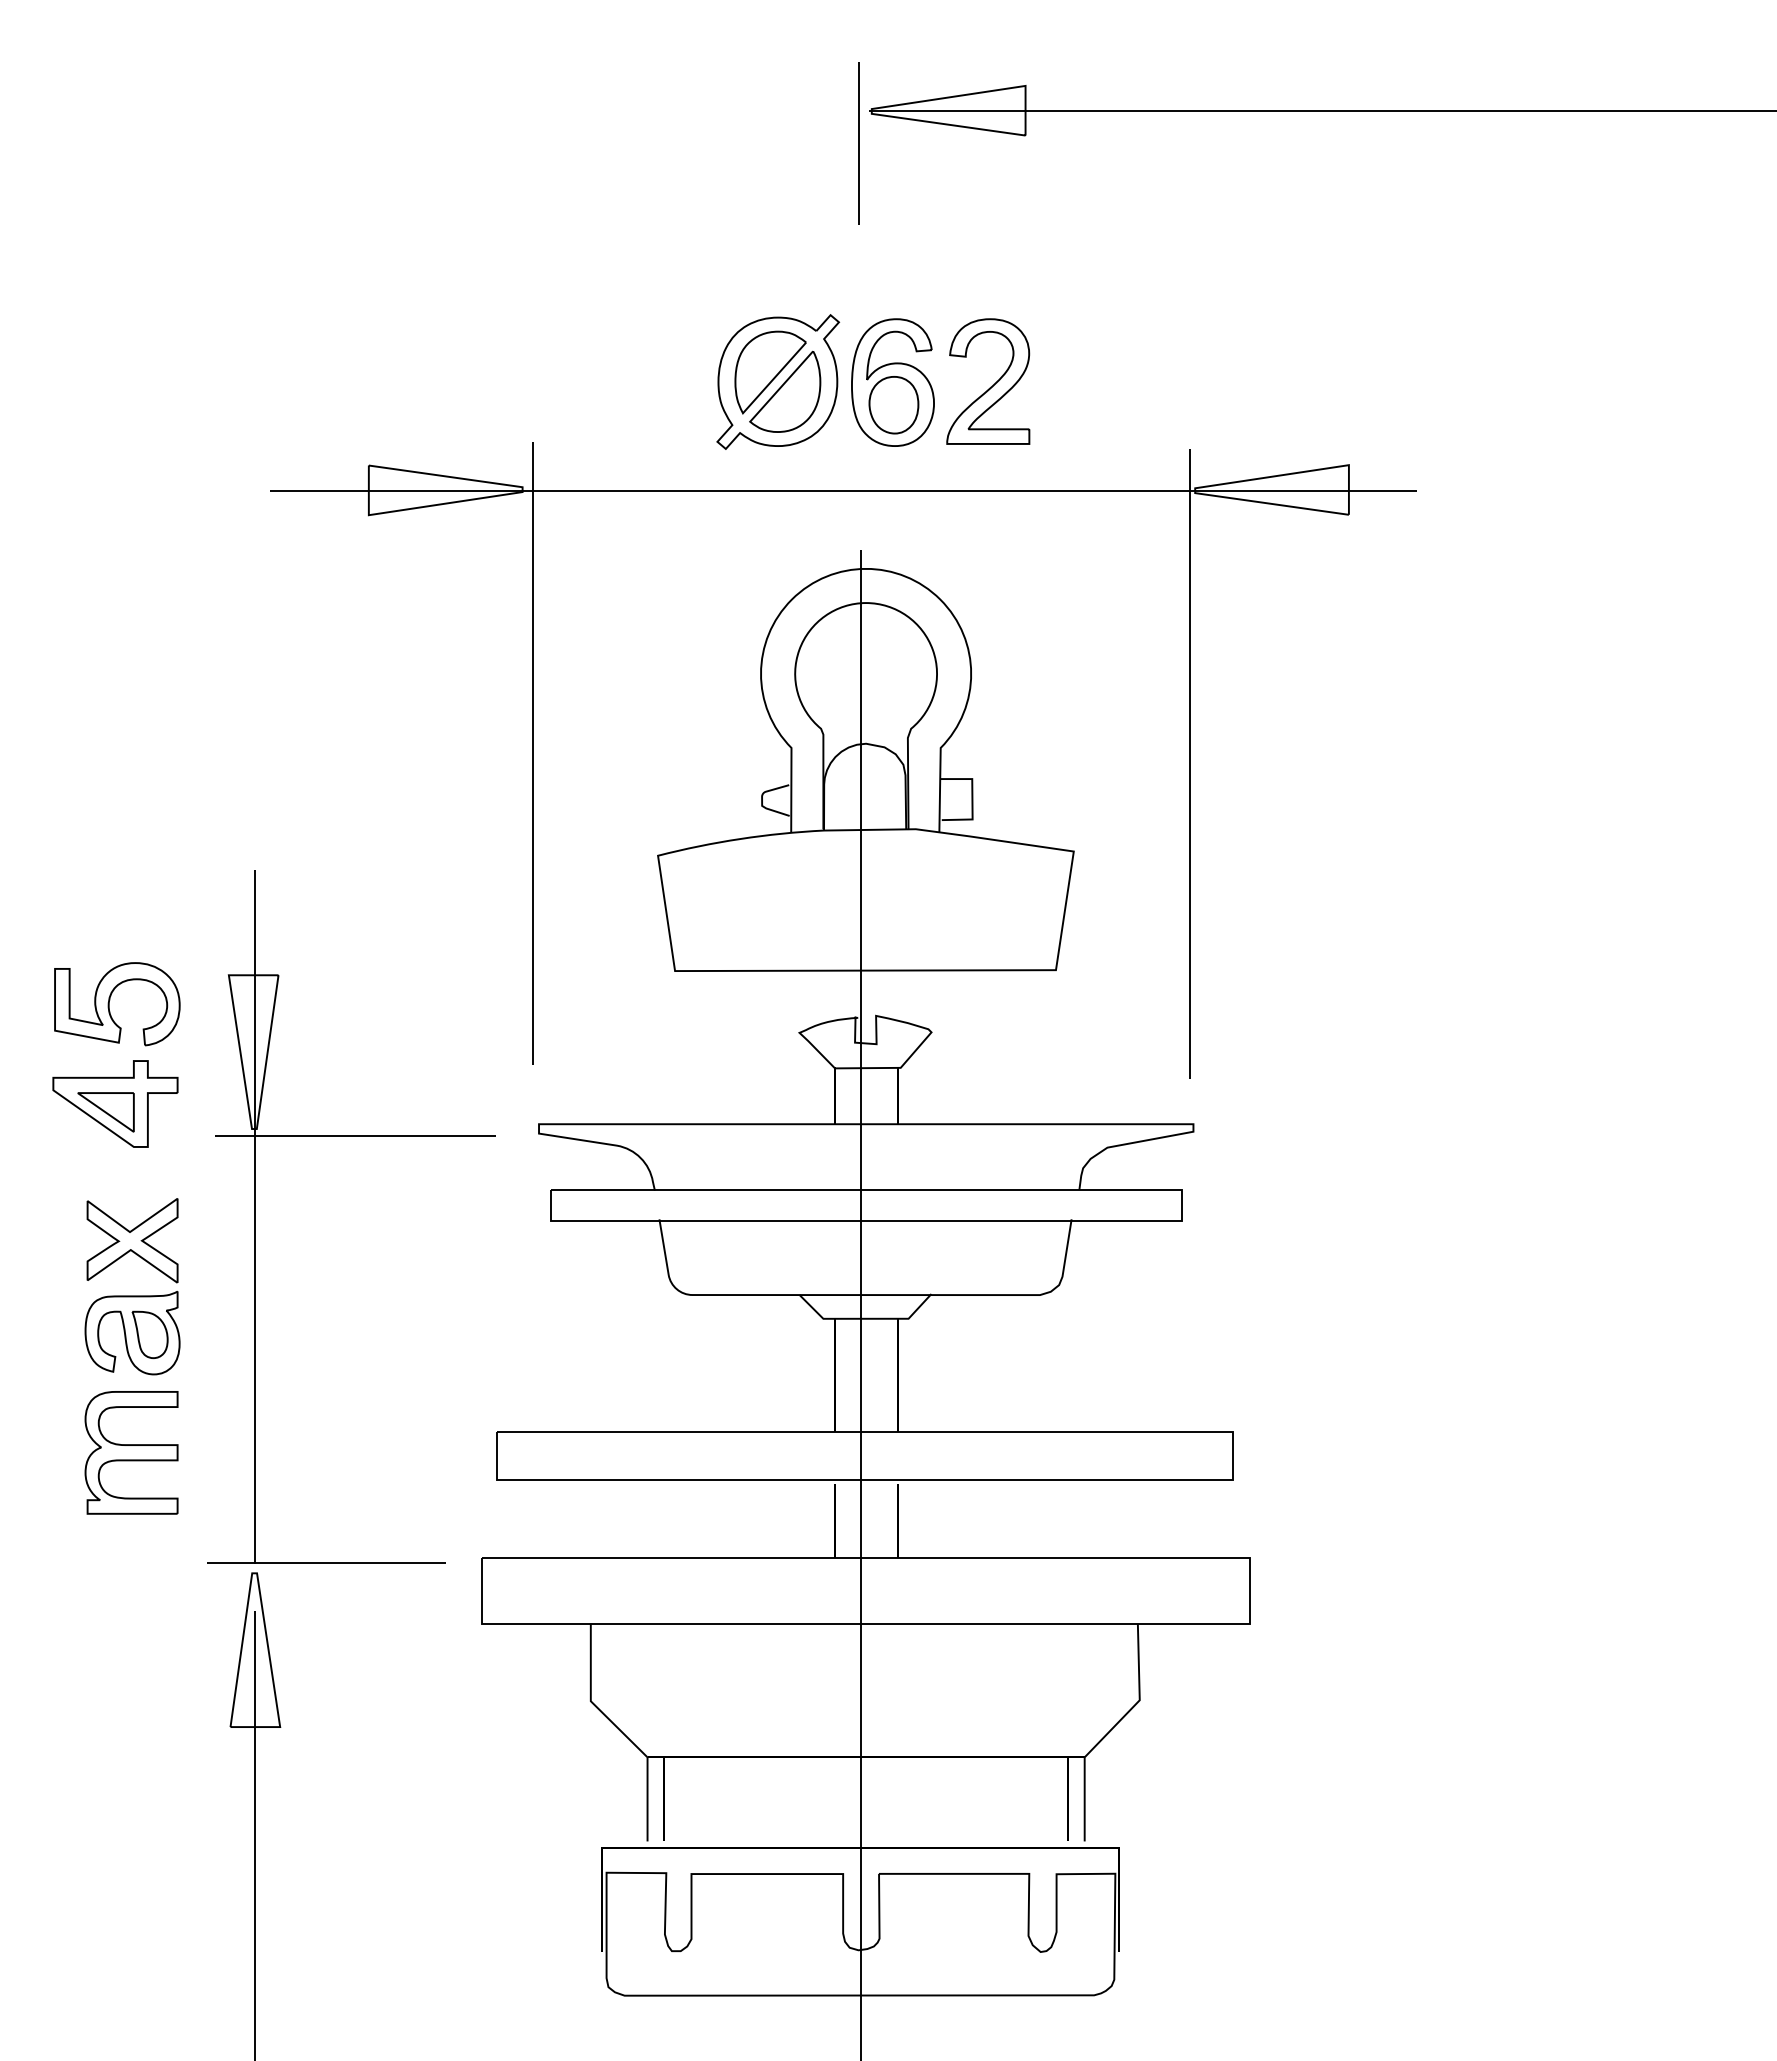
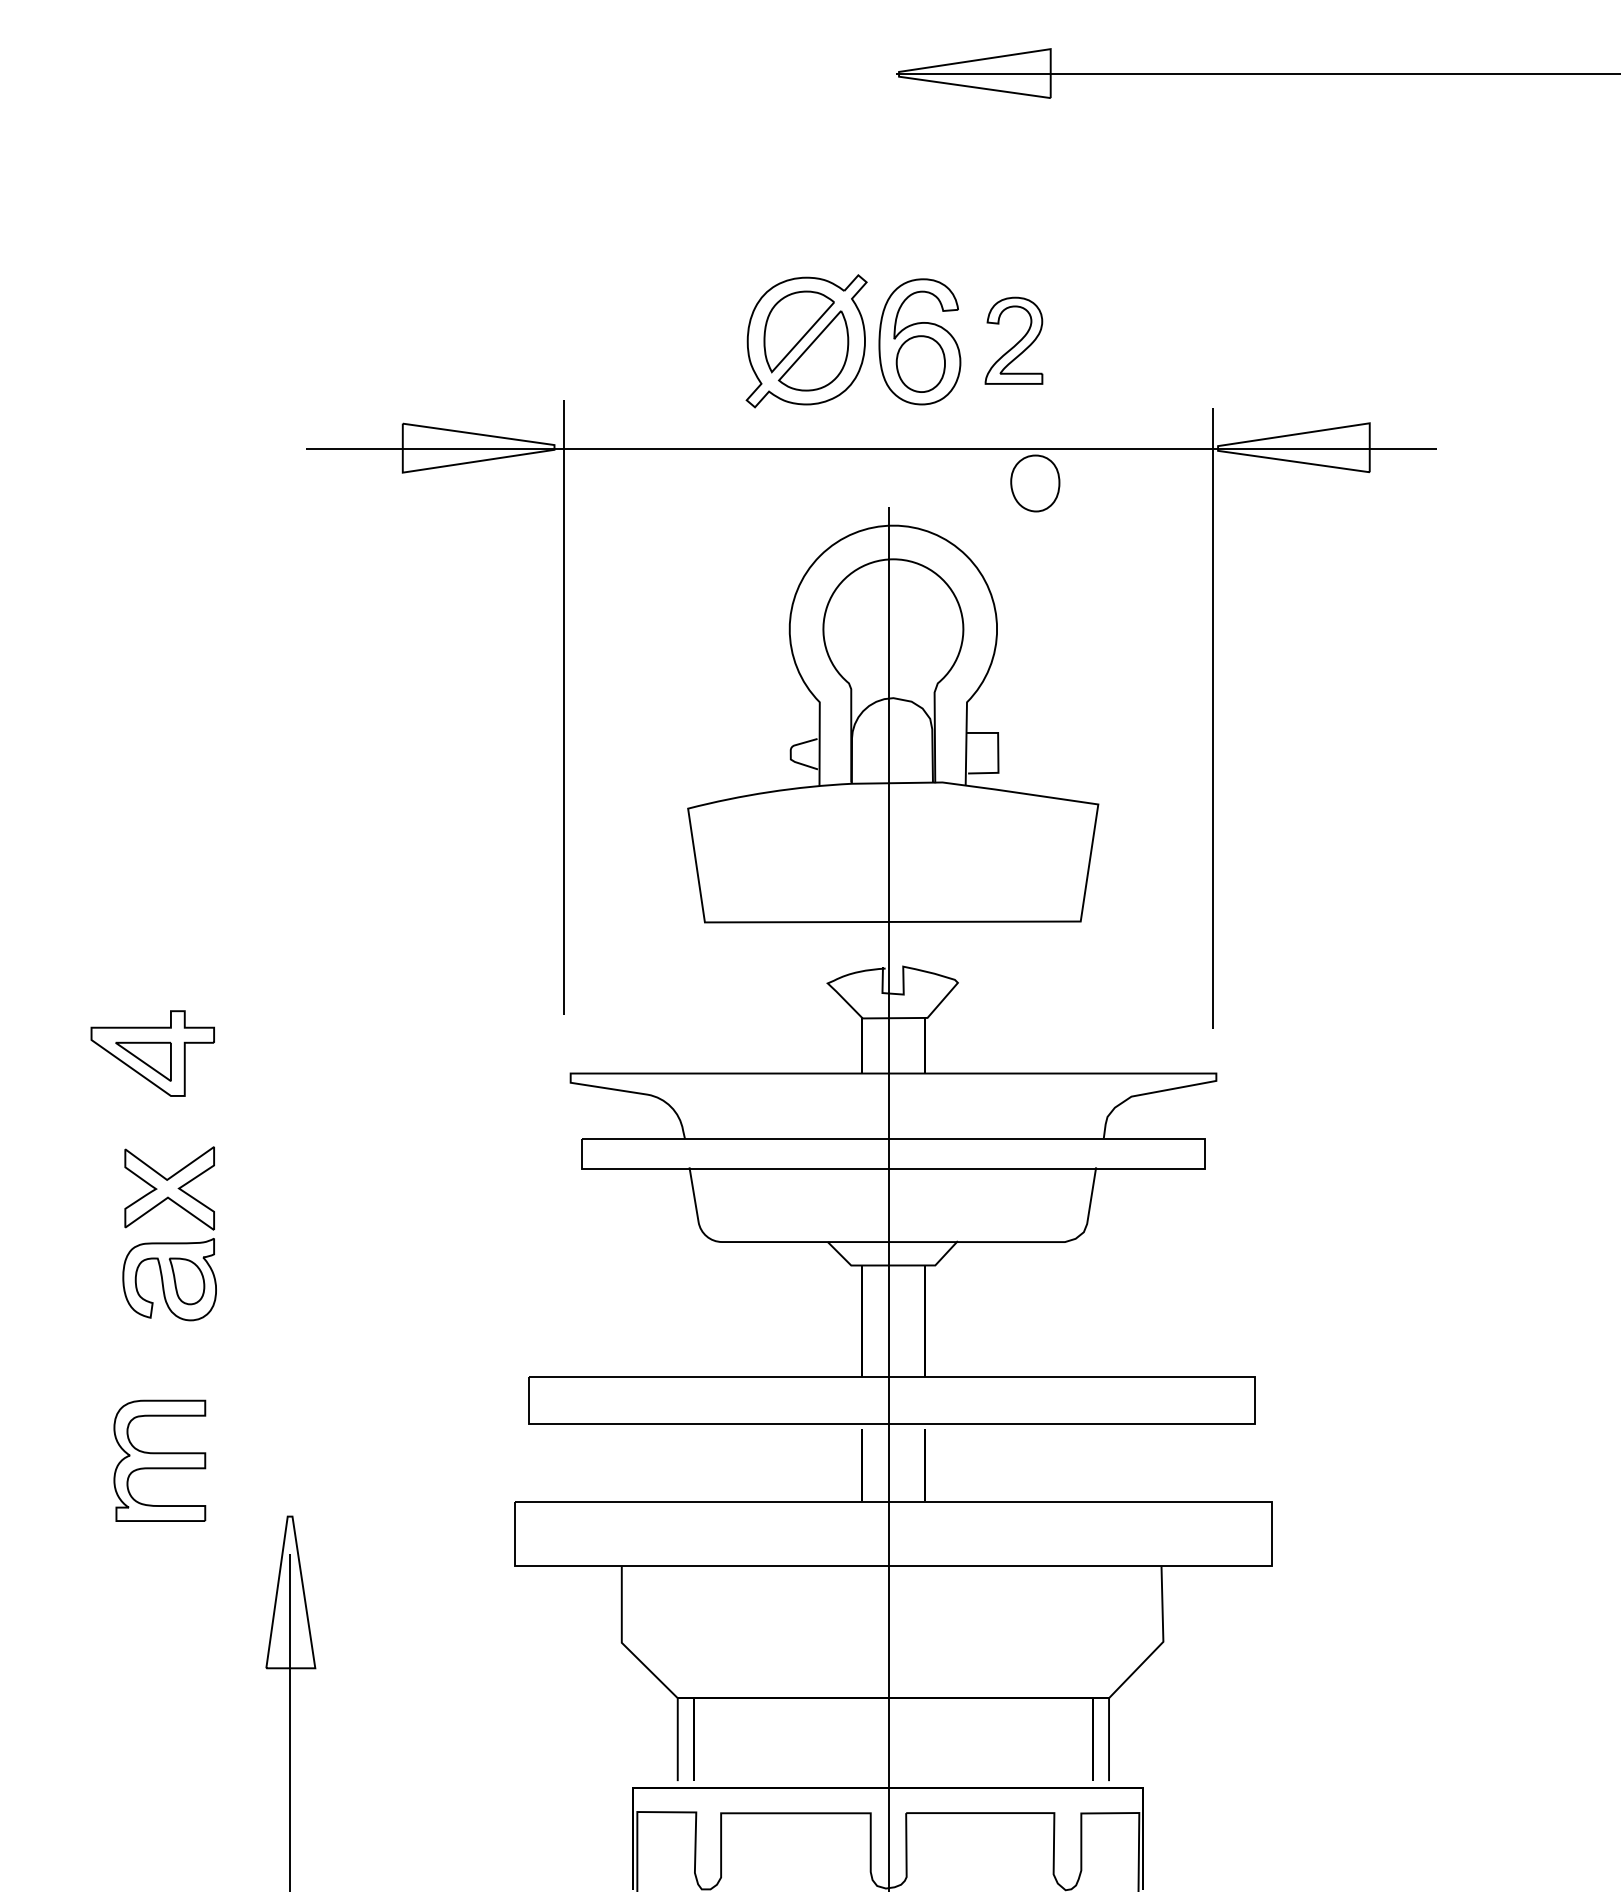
line: (858, 143) -> (885, 105), removed
part: (988, 381) -> (1014, 340), size x0.7
part: (1009, 526) -> (1034, 483), added
part: (109, 1004) -> (146, 955), removed
part: (351, 1136) -> (385, 1085), removed
part: (131, 1452) -> (159, 1460), moved

